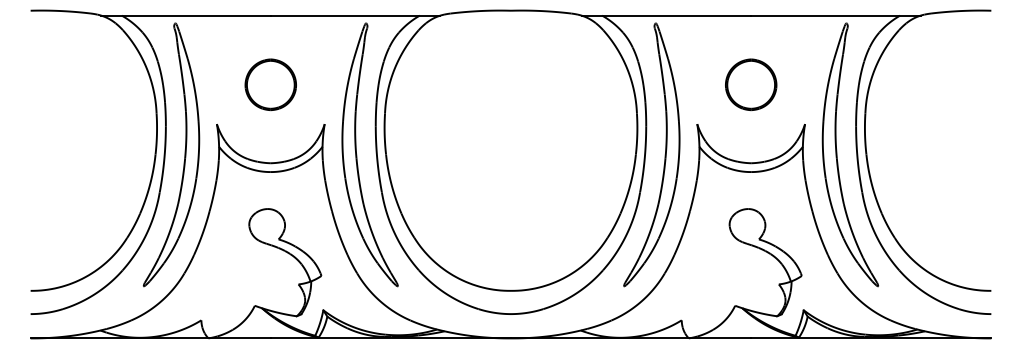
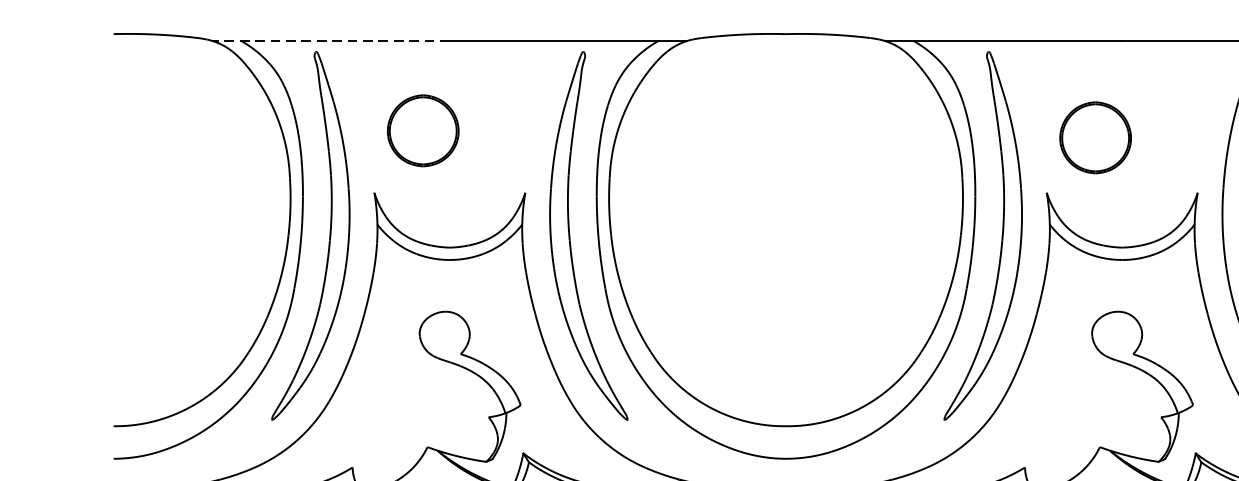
line: (186, 15) -> (331, 40), solid -> dashed
part: (270, 84) -> (422, 130), moved
part: (751, 84) -> (1096, 137), moved

